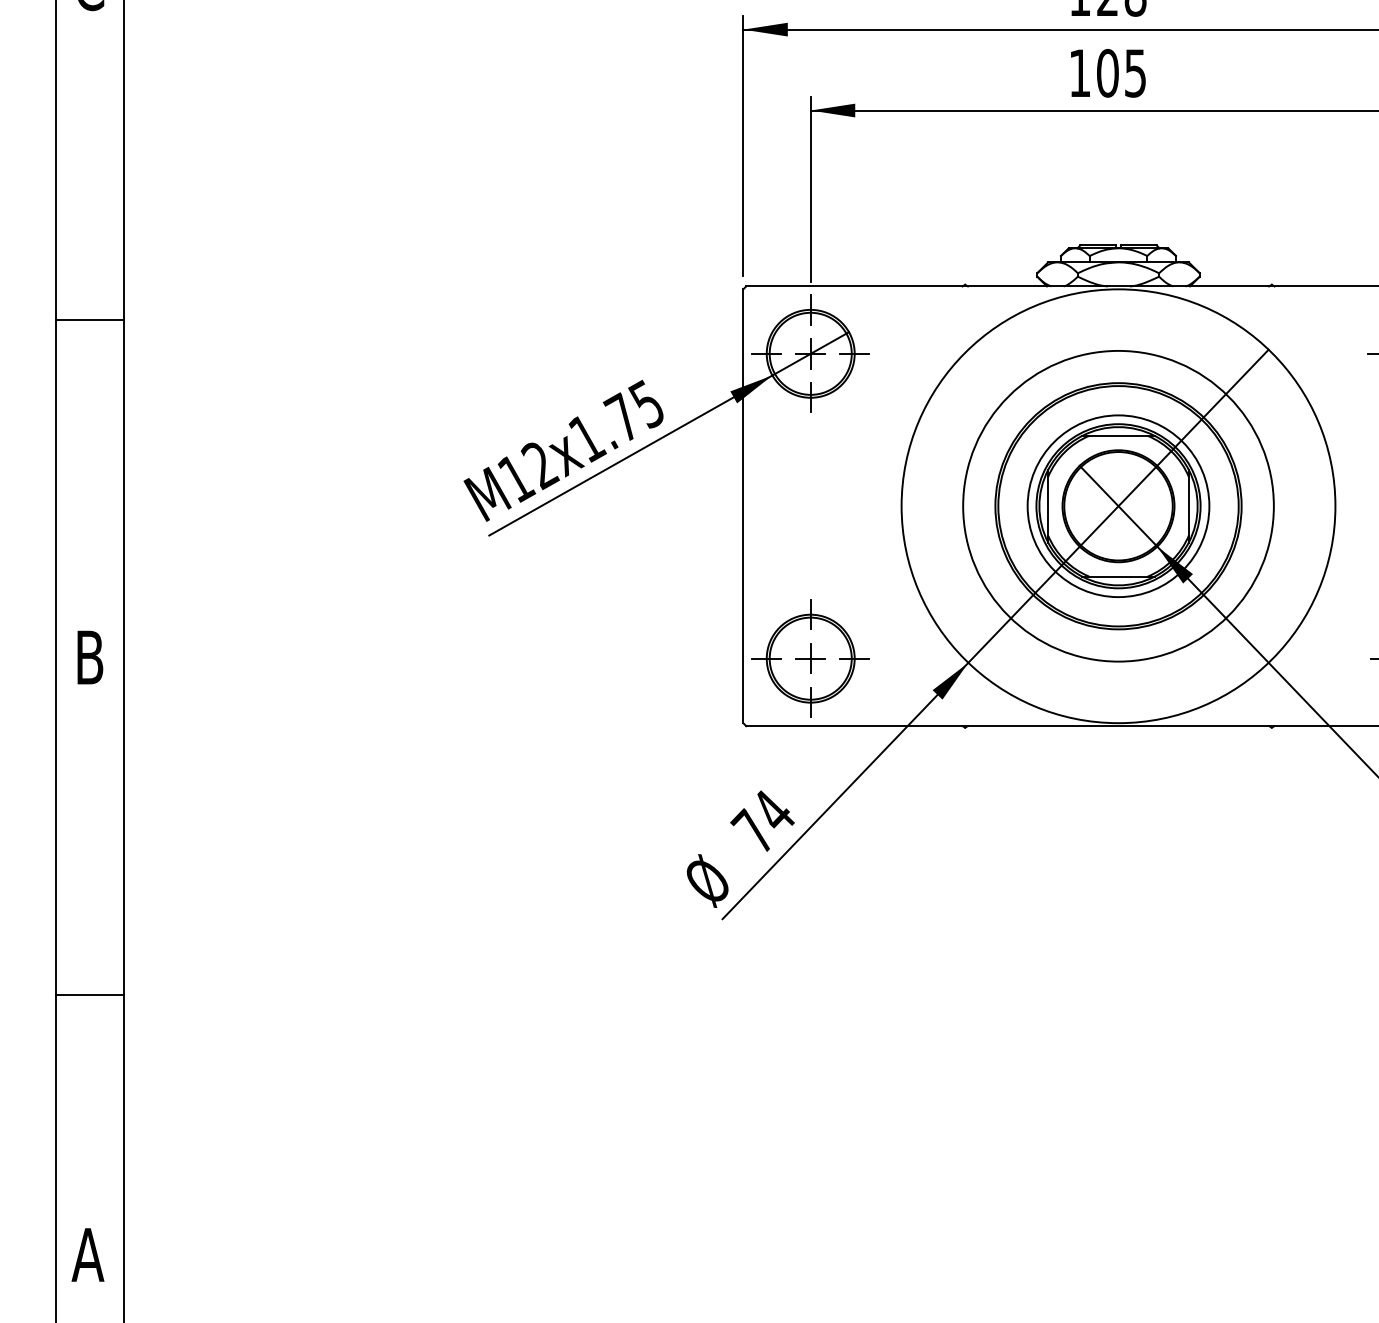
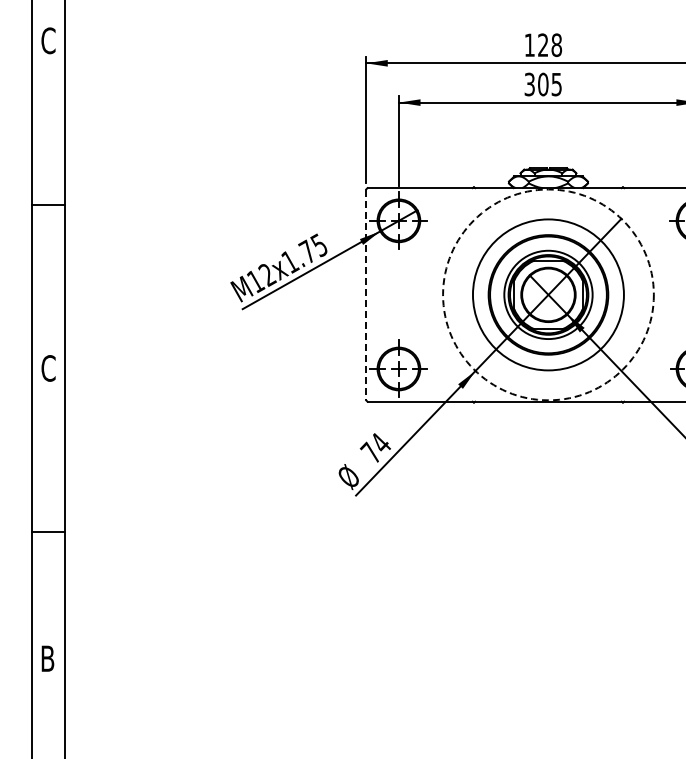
text: (1079, 73) -> (529, 84), 105 -> 305
circle: (1118, 505) -> (548, 294), solid -> dashed
line: (744, 507) -> (366, 295), solid -> dashed
text: (89, 657) -> (48, 368), B -> C
text: (87, 1254) -> (47, 658), A -> B

